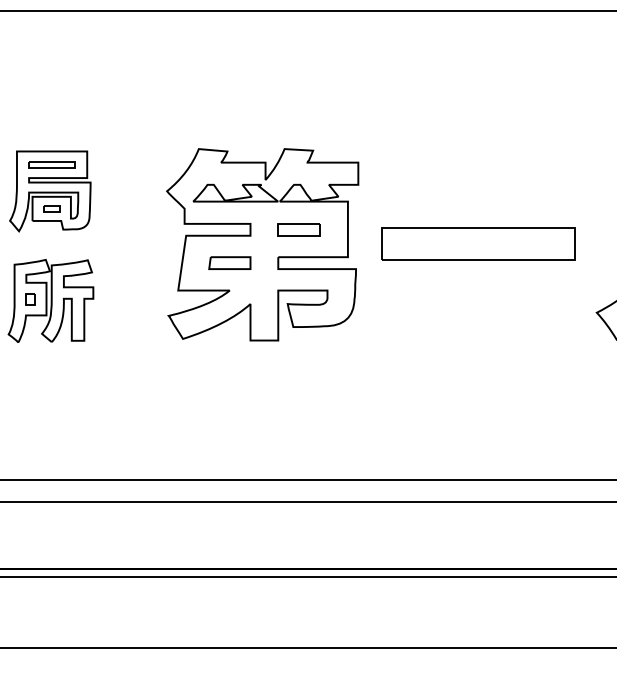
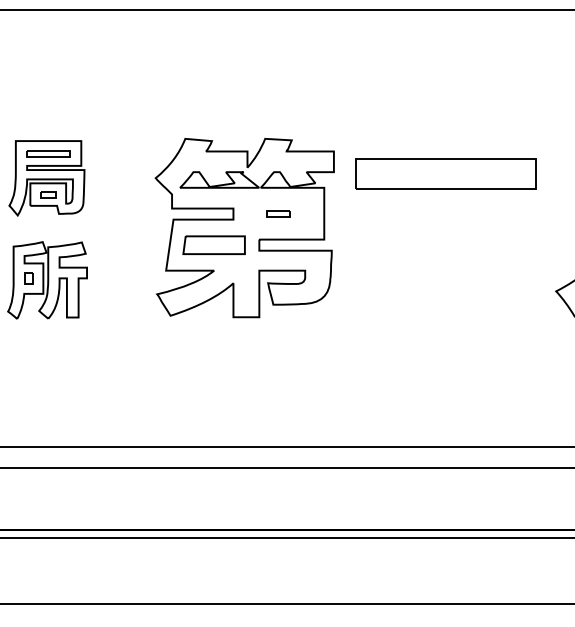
part: (298, 229) -> (278, 213), size x0.6
part: (478, 243) -> (445, 173), moved
part: (229, 262) -> (213, 244), size x1.6

